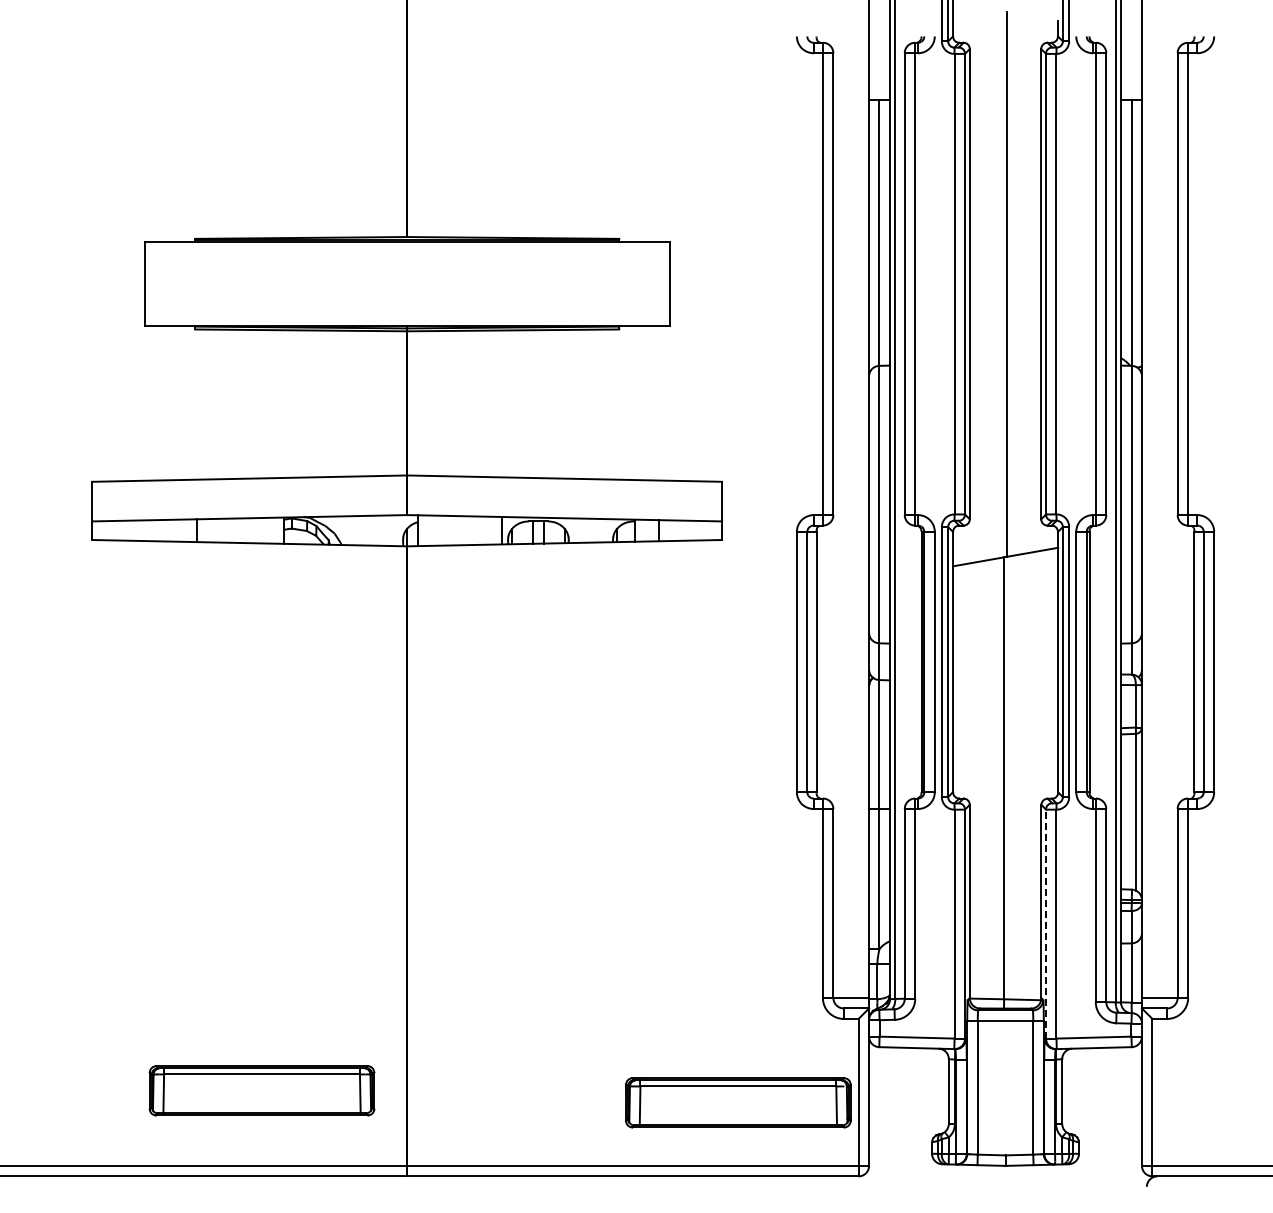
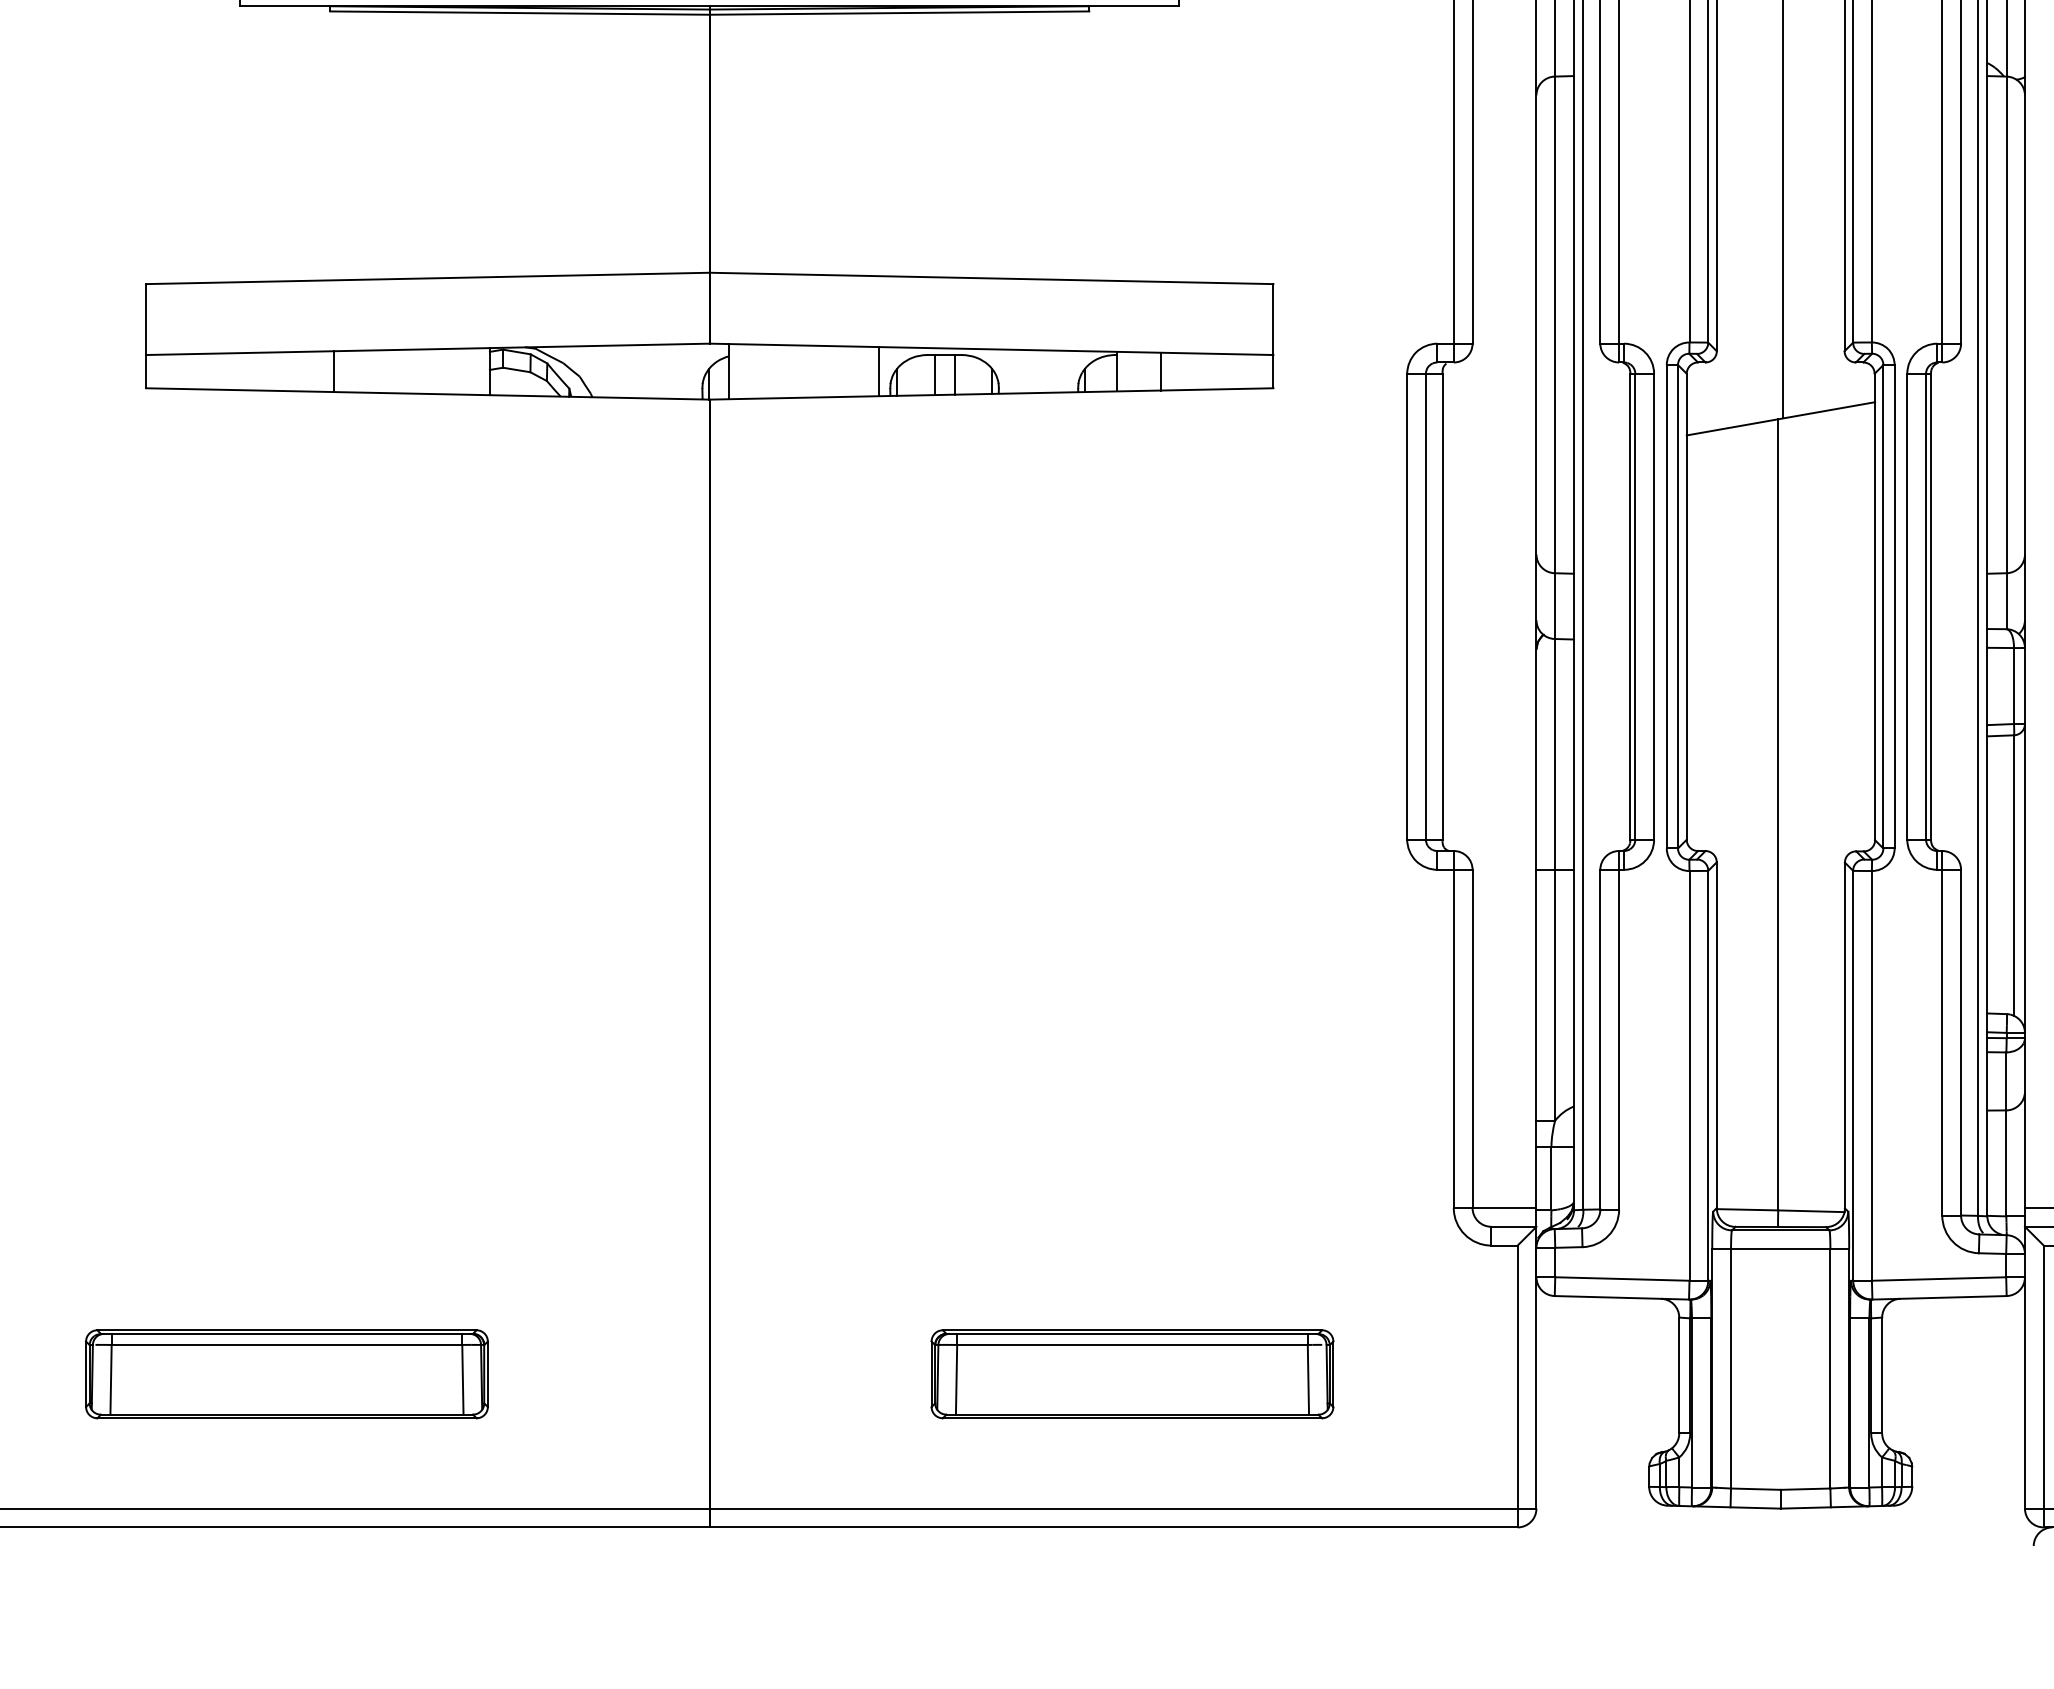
line: (1045, 924) -> (1852, 1076), dashed -> solid
part: (261, 1090) -> (286, 1373), moved
part: (738, 1102) -> (1132, 1373), moved

